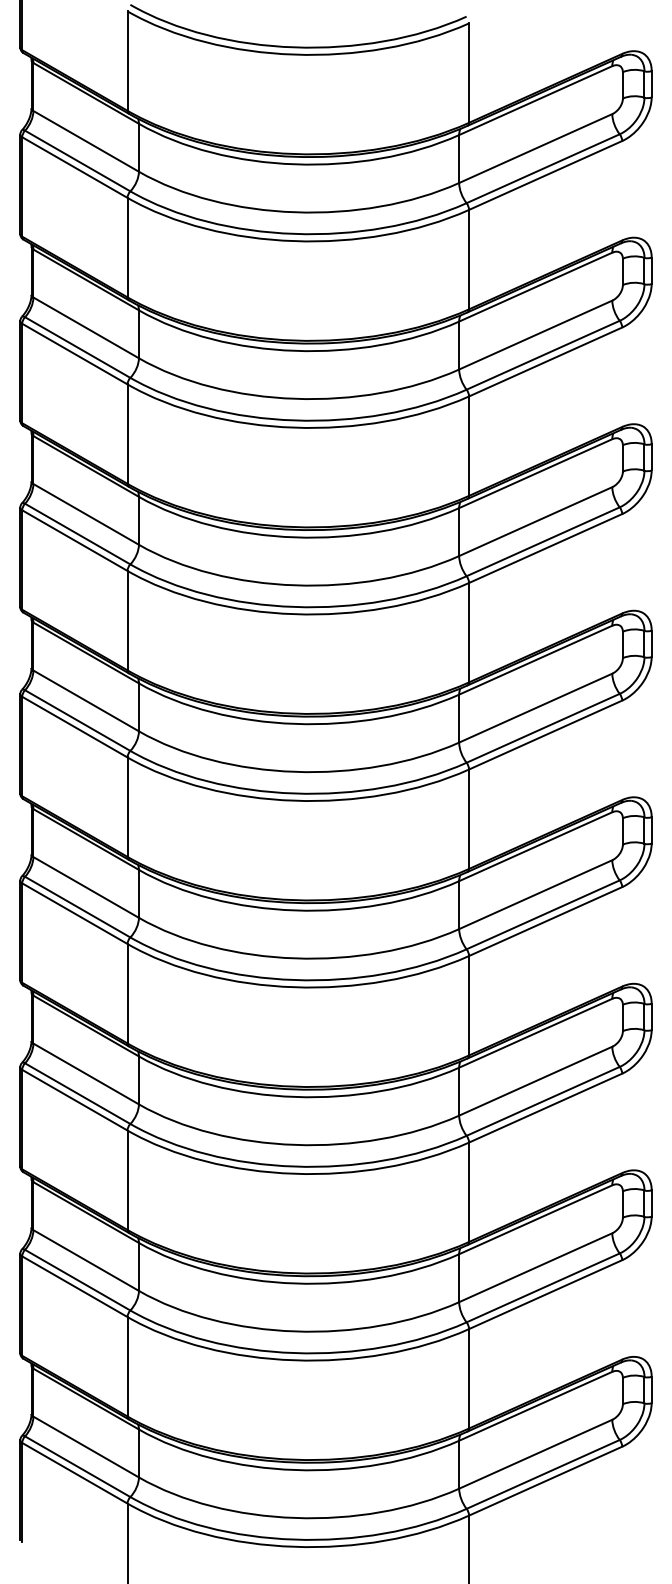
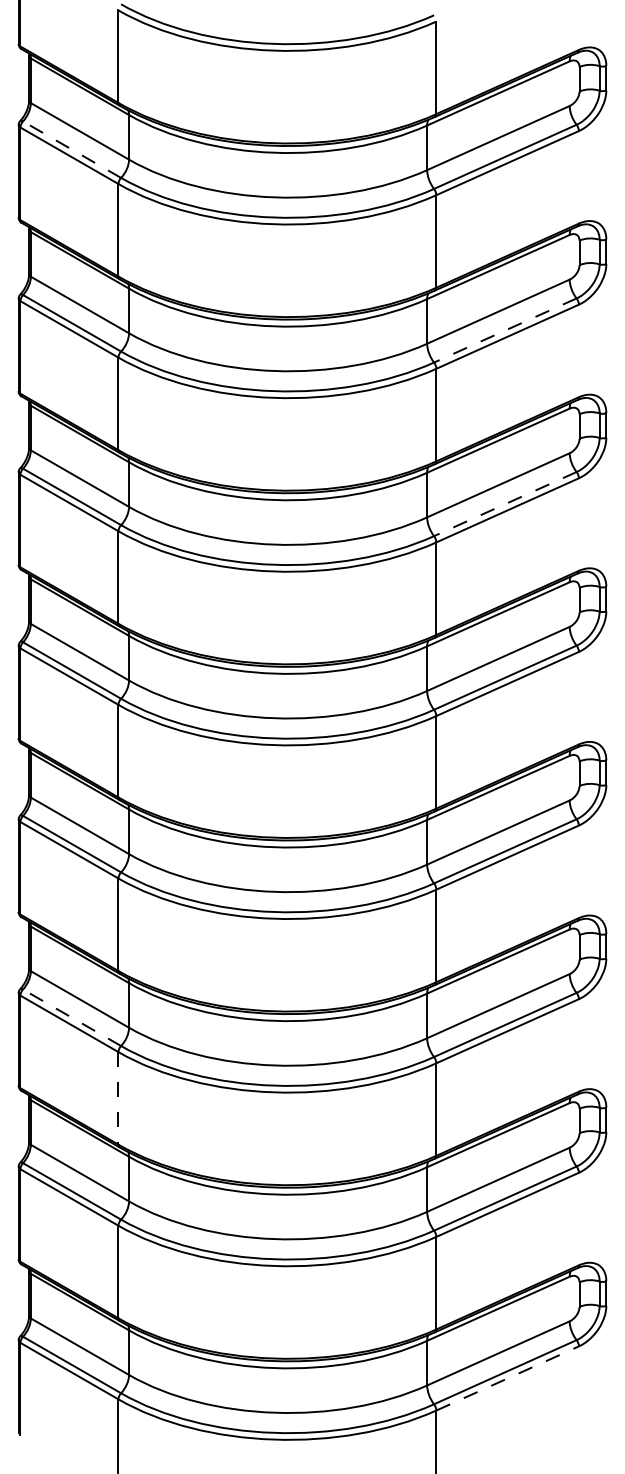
line: (77, 161) -> (71, 150), solid -> dashed
line: (543, 355) -> (505, 330), solid -> dashed
line: (543, 541) -> (505, 503), solid -> dashed
line: (77, 1093) -> (71, 1017), solid -> dashed
line: (127, 1180) -> (118, 1098), solid -> dashed
line: (545, 1481) -> (507, 1378), solid -> dashed

